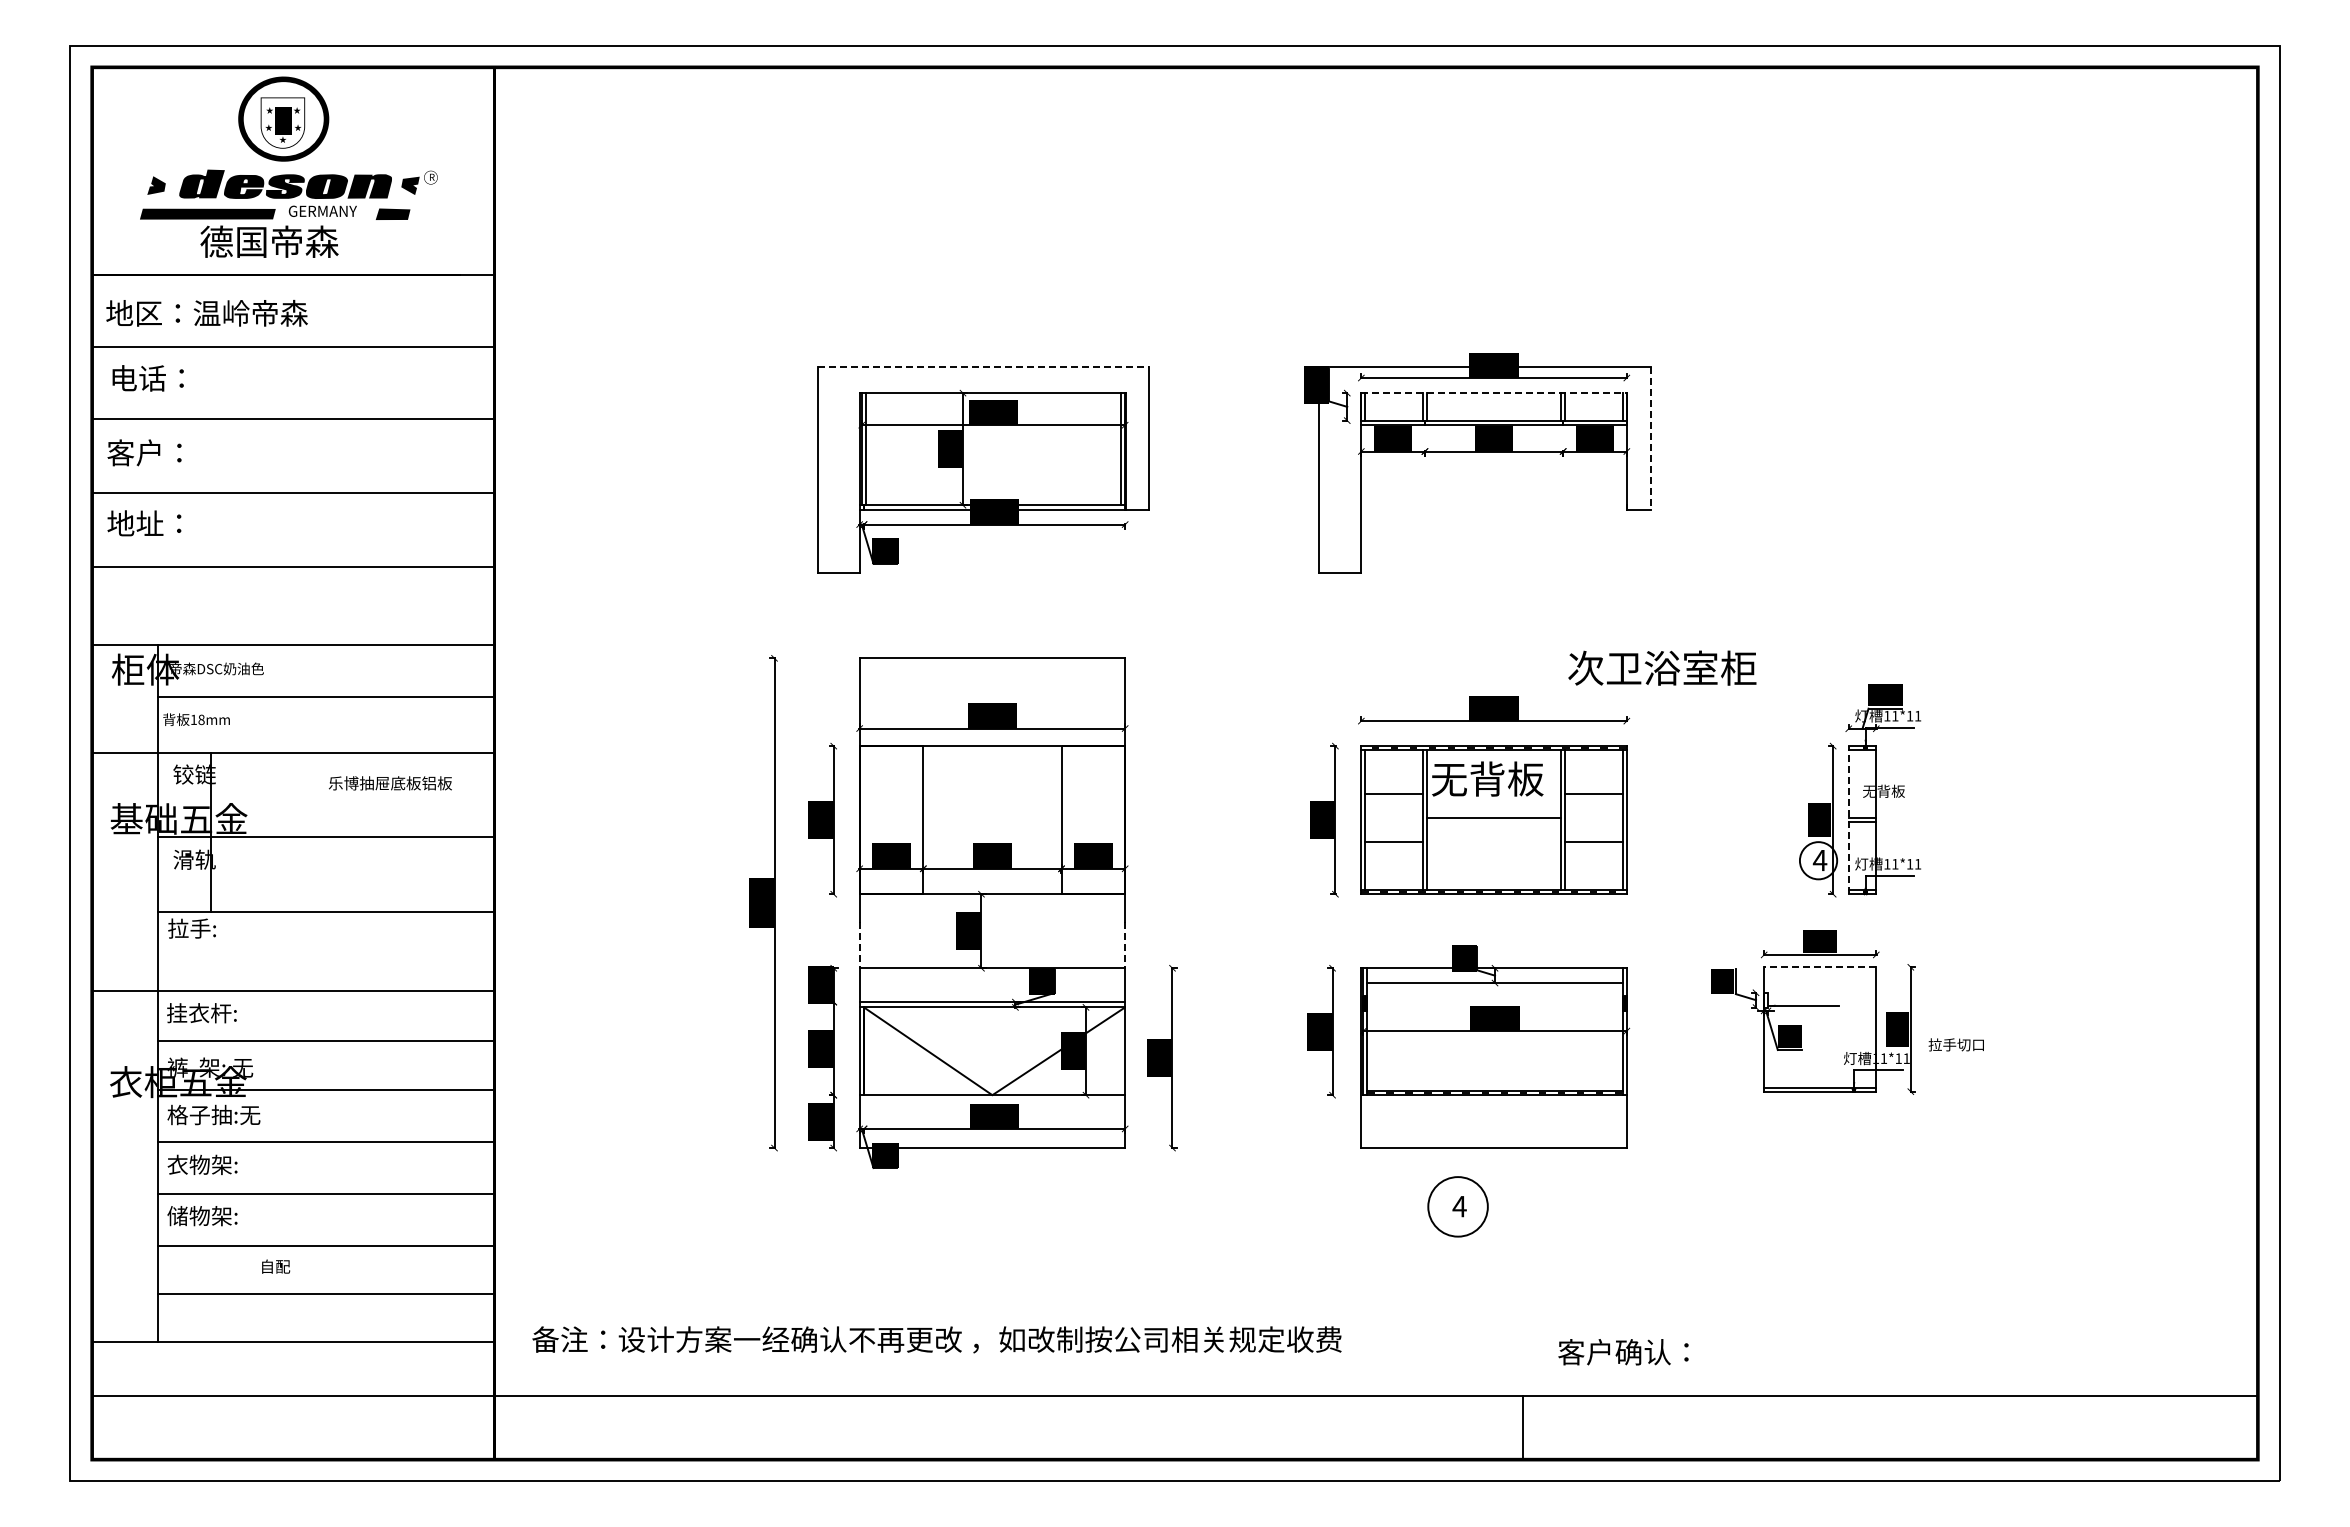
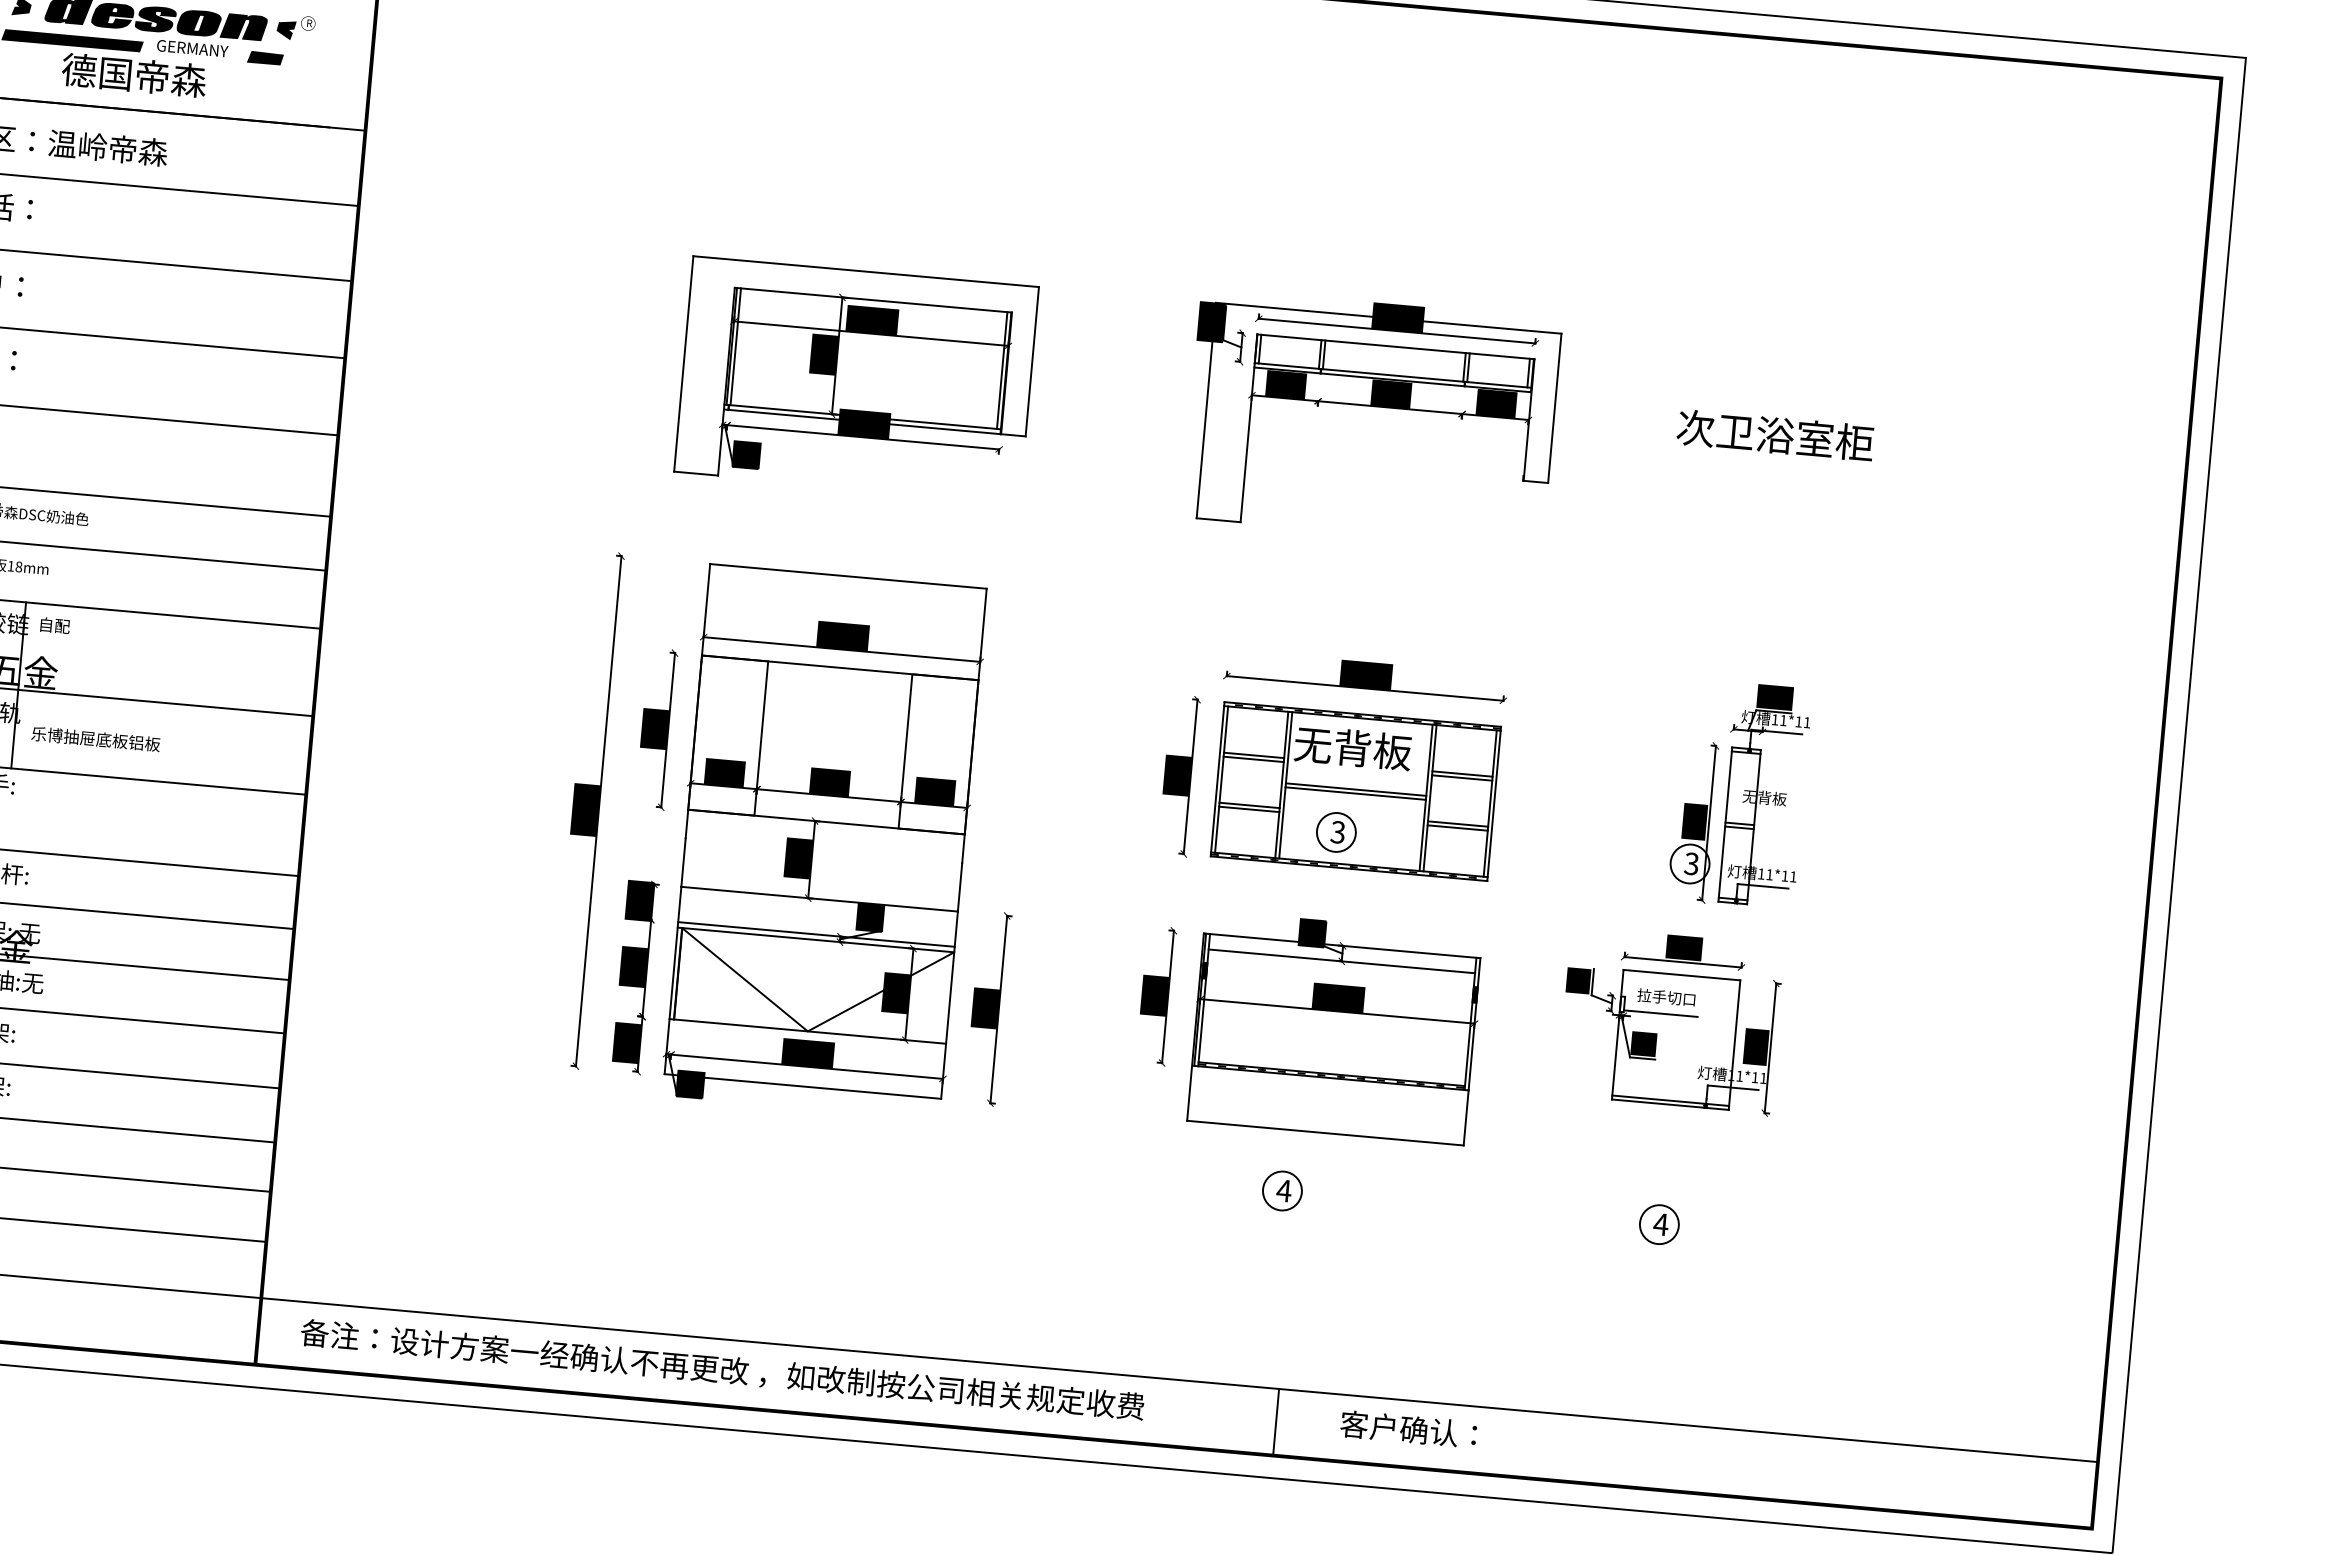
line: (983, 366) -> (866, 271), dashed -> solid
line: (1494, 393) -> (1396, 347), dashed -> solid
line: (1650, 438) -> (1554, 408), dashed -> solid
text: (1662, 667) -> (1775, 434), moved
text: (390, 783) -> (95, 739), moved
line: (1393, 798) -> (1253, 759), added
line: (1594, 798) -> (1462, 778), added
line: (1848, 819) -> (1725, 823), dashed -> solid
line: (1493, 822) -> (1355, 793), added
line: (1393, 846) -> (1248, 809), added
line: (1594, 846) -> (1458, 828), added
part: (1478, 860) -> (1335, 832), added
text: (1819, 860) -> (1691, 863), 4 -> 3
line: (859, 945) -> (683, 863), dashed -> solid
line: (1125, 945) -> (960, 887), dashed -> solid
line: (1819, 967) -> (1681, 975), dashed -> solid
text: (1955, 1044) -> (1665, 997), moved
circle: (1457, 1206) -> (1281, 1190), size x0.62
part: (1819, 1206) -> (1658, 1224), added
text: (276, 1266) -> (55, 625), moved
text: (936, 1339) -> (722, 1369), moved
text: (1623, 1352) -> (1408, 1429), moved
line: (1522, 1427) -> (1275, 1422), moved

